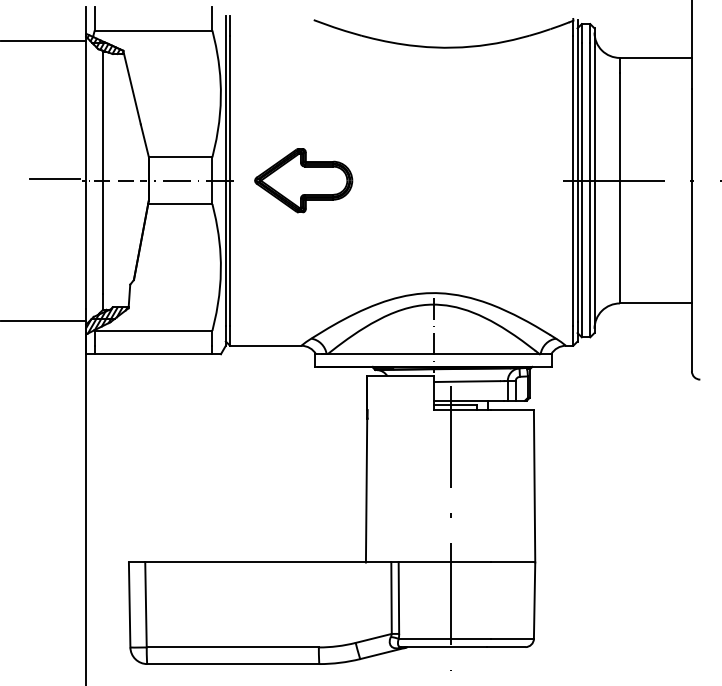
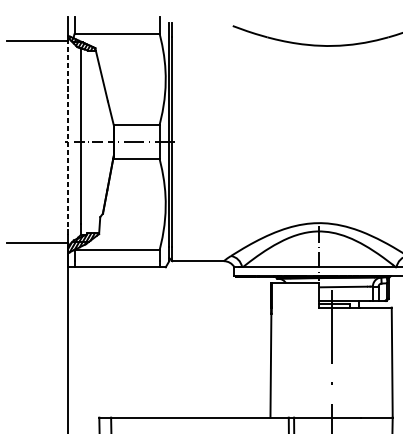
line: (86, 171) -> (68, 135), solid -> dashed
line: (55, 178) -> (46, 140), removed
part: (303, 180) -> (225, 141), removed

